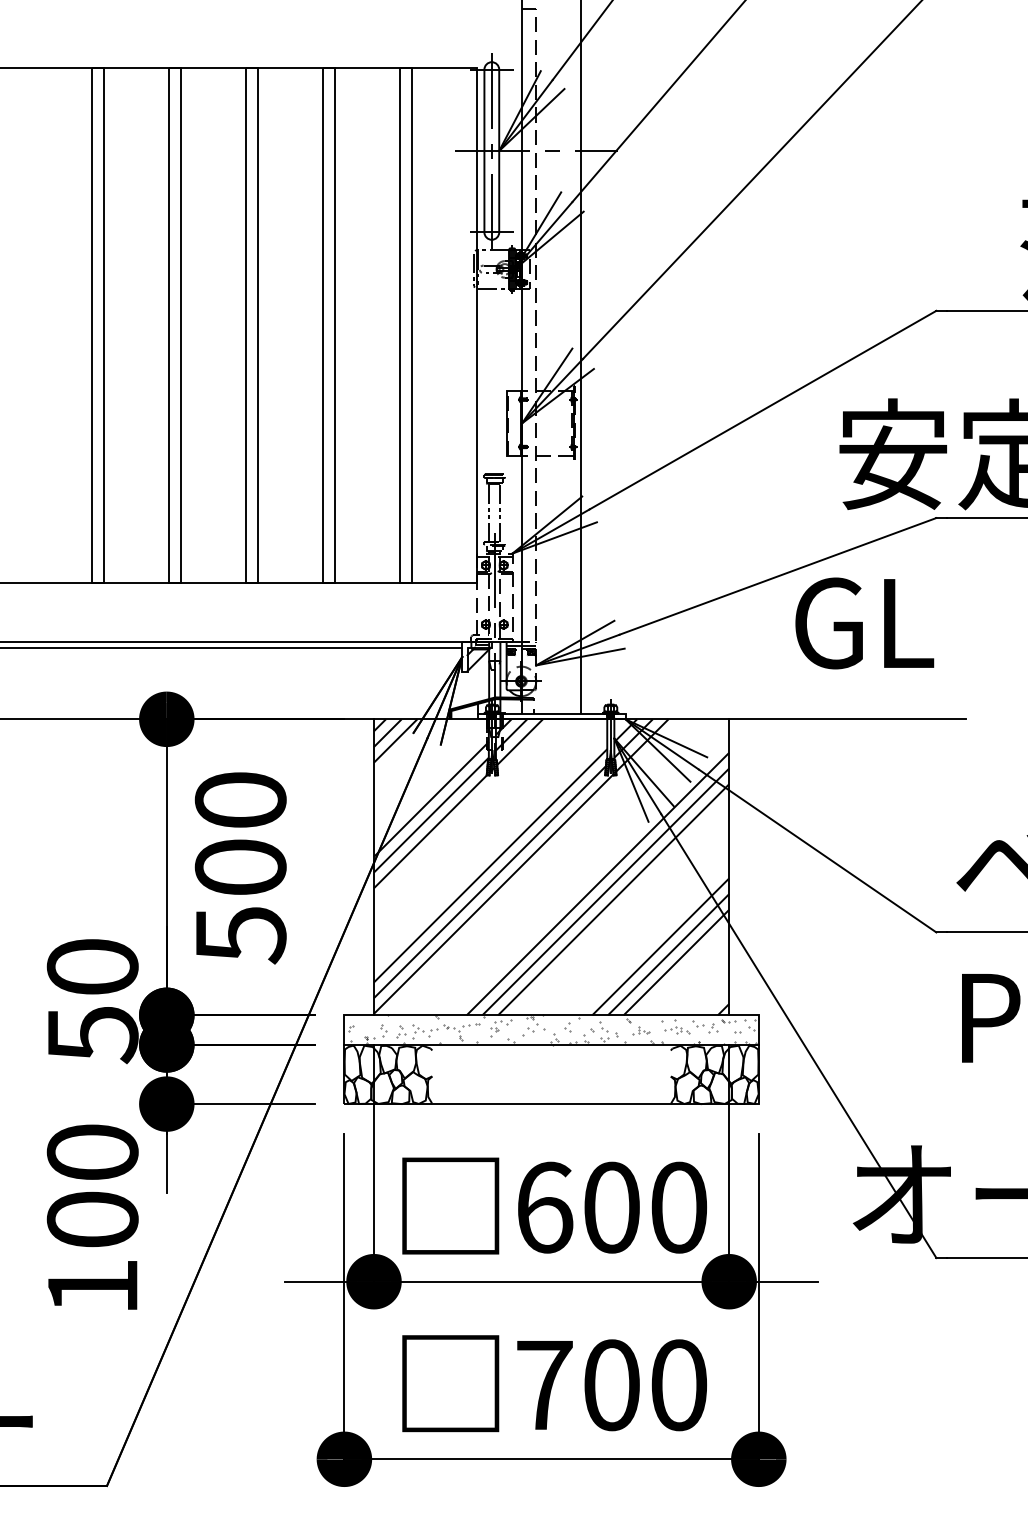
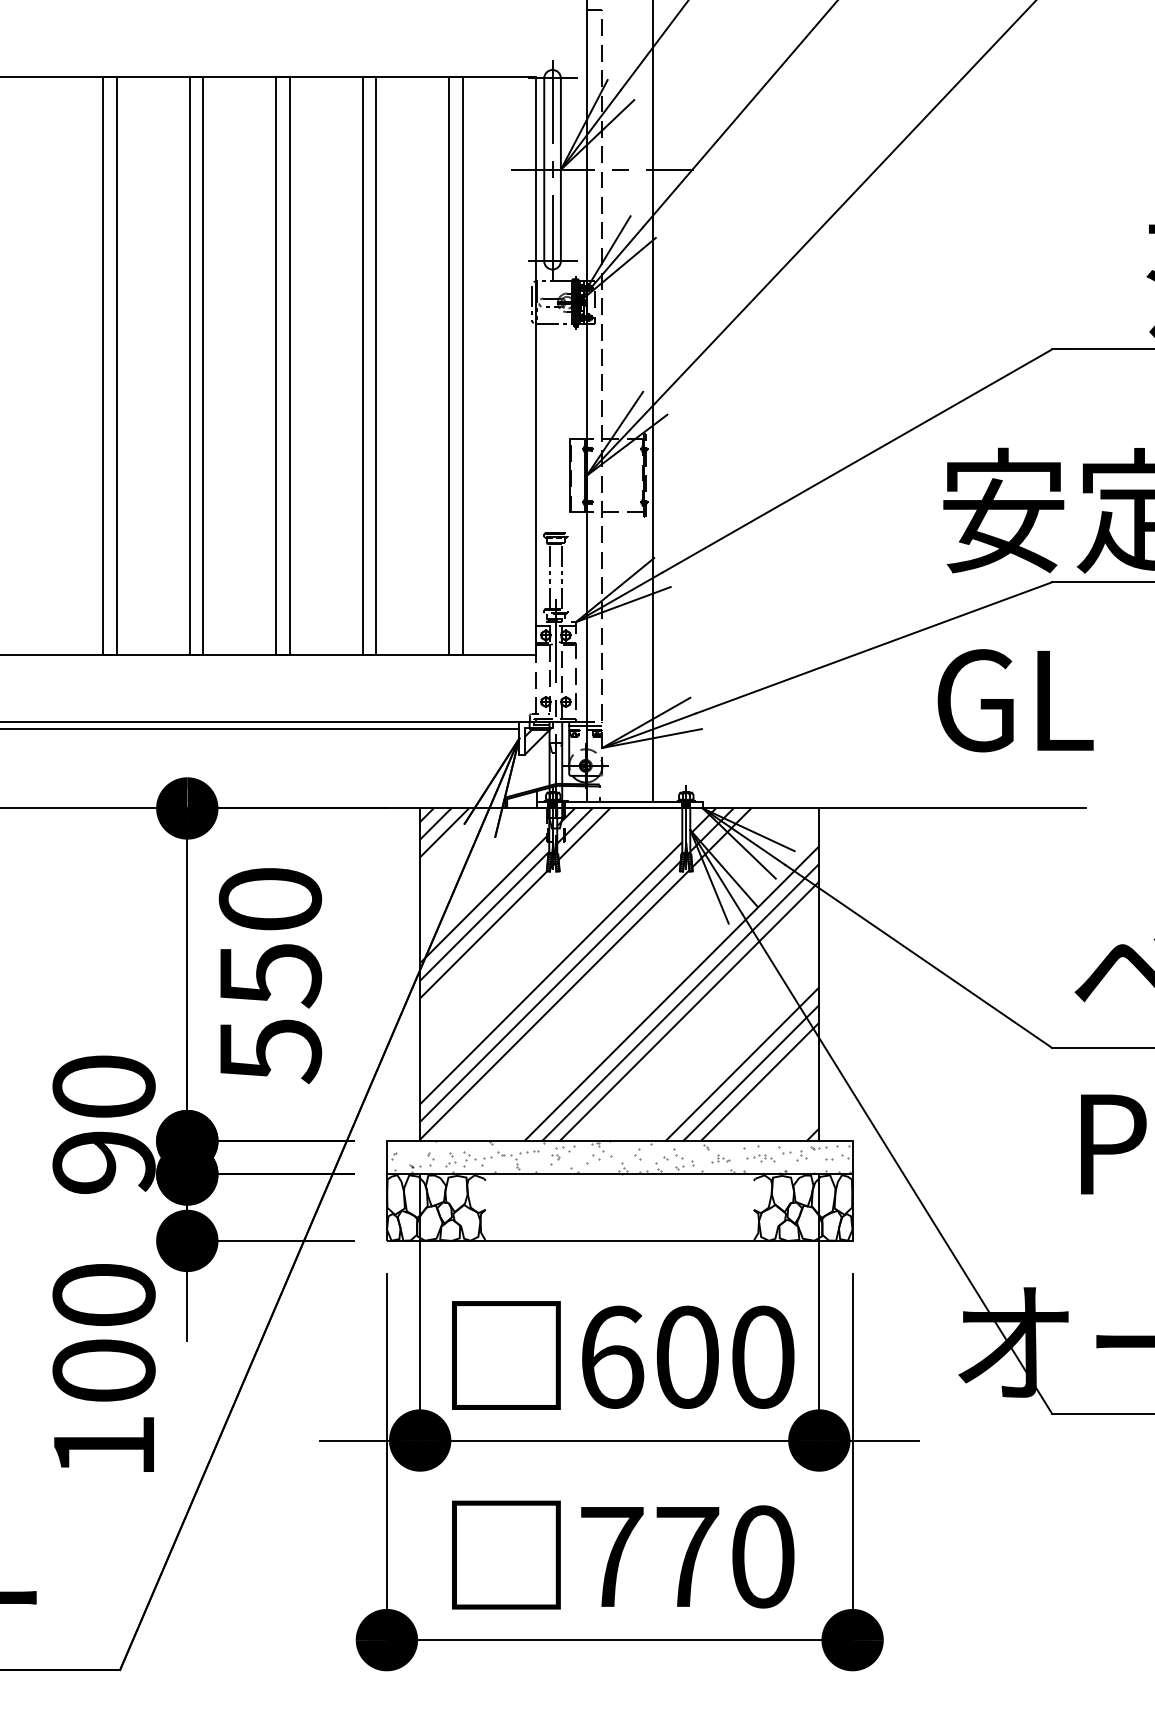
text: (864, 623) -> (1015, 700), moved
text: (240, 867) -> (270, 975), 500 -> 550
text: (92, 1035) -> (103, 1163), 50 -> 90
text: (611, 1384) -> (687, 1556), 700 -> 770

